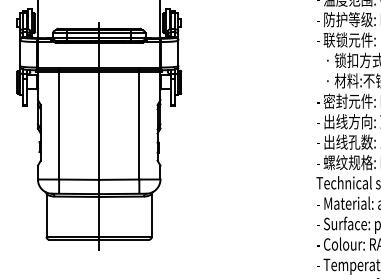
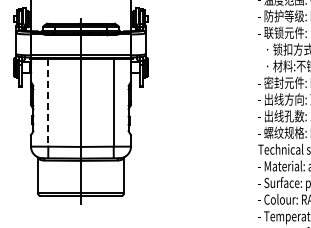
line: (59, 126) -> (48, 103), solid -> dashed

